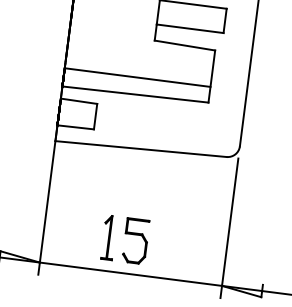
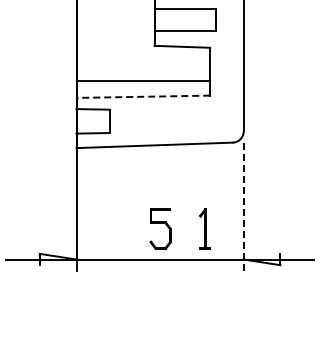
line: (135, 94) -> (143, 96), solid -> dashed
line: (229, 229) -> (243, 207), solid -> dashed
part: (108, 236) -> (204, 228), moved

